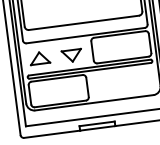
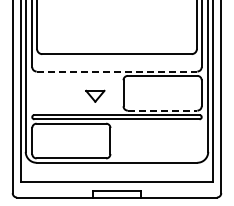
line: (86, 35) -> (117, 71), solid -> dashed
part: (72, 56) -> (95, 96), size x0.7
part: (39, 58) -> (51, 93), removed
line: (122, 59) -> (162, 110), solid -> dashed

